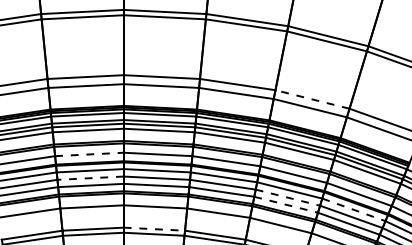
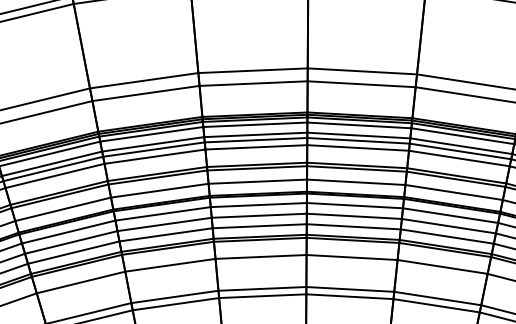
line: (312, 99) -> (362, 71), dashed -> solid
line: (89, 154) -> (63, 209), dashed -> solid
line: (90, 178) -> (71, 242), dashed -> solid
line: (288, 197) -> (355, 215), dashed -> solid
line: (286, 204) -> (354, 226), dashed -> solid
line: (353, 209) -> (449, 215), dashed -> solid
line: (154, 229) -> (175, 297), dashed -> solid

